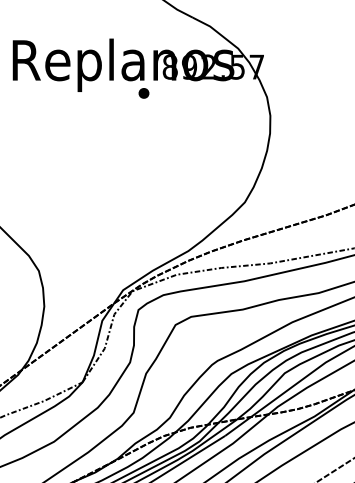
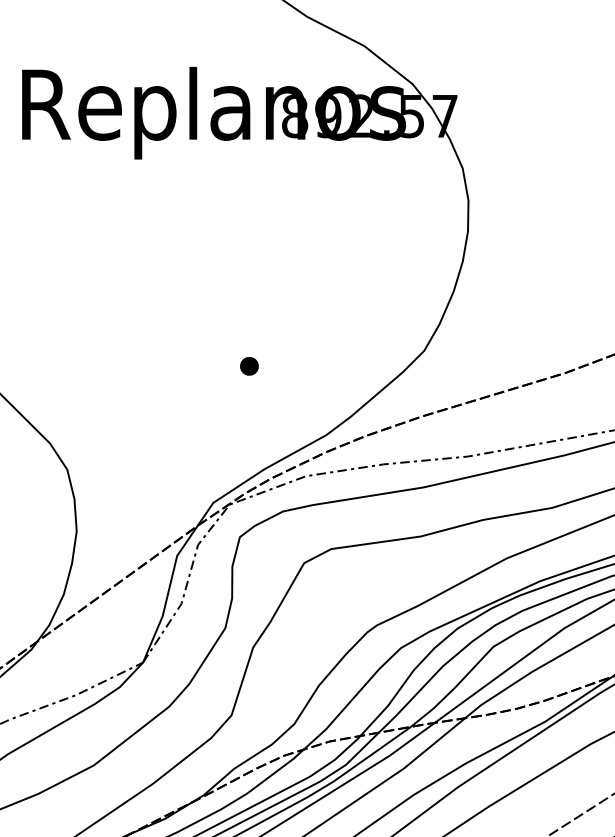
part: (143, 93) -> (248, 366), moved

